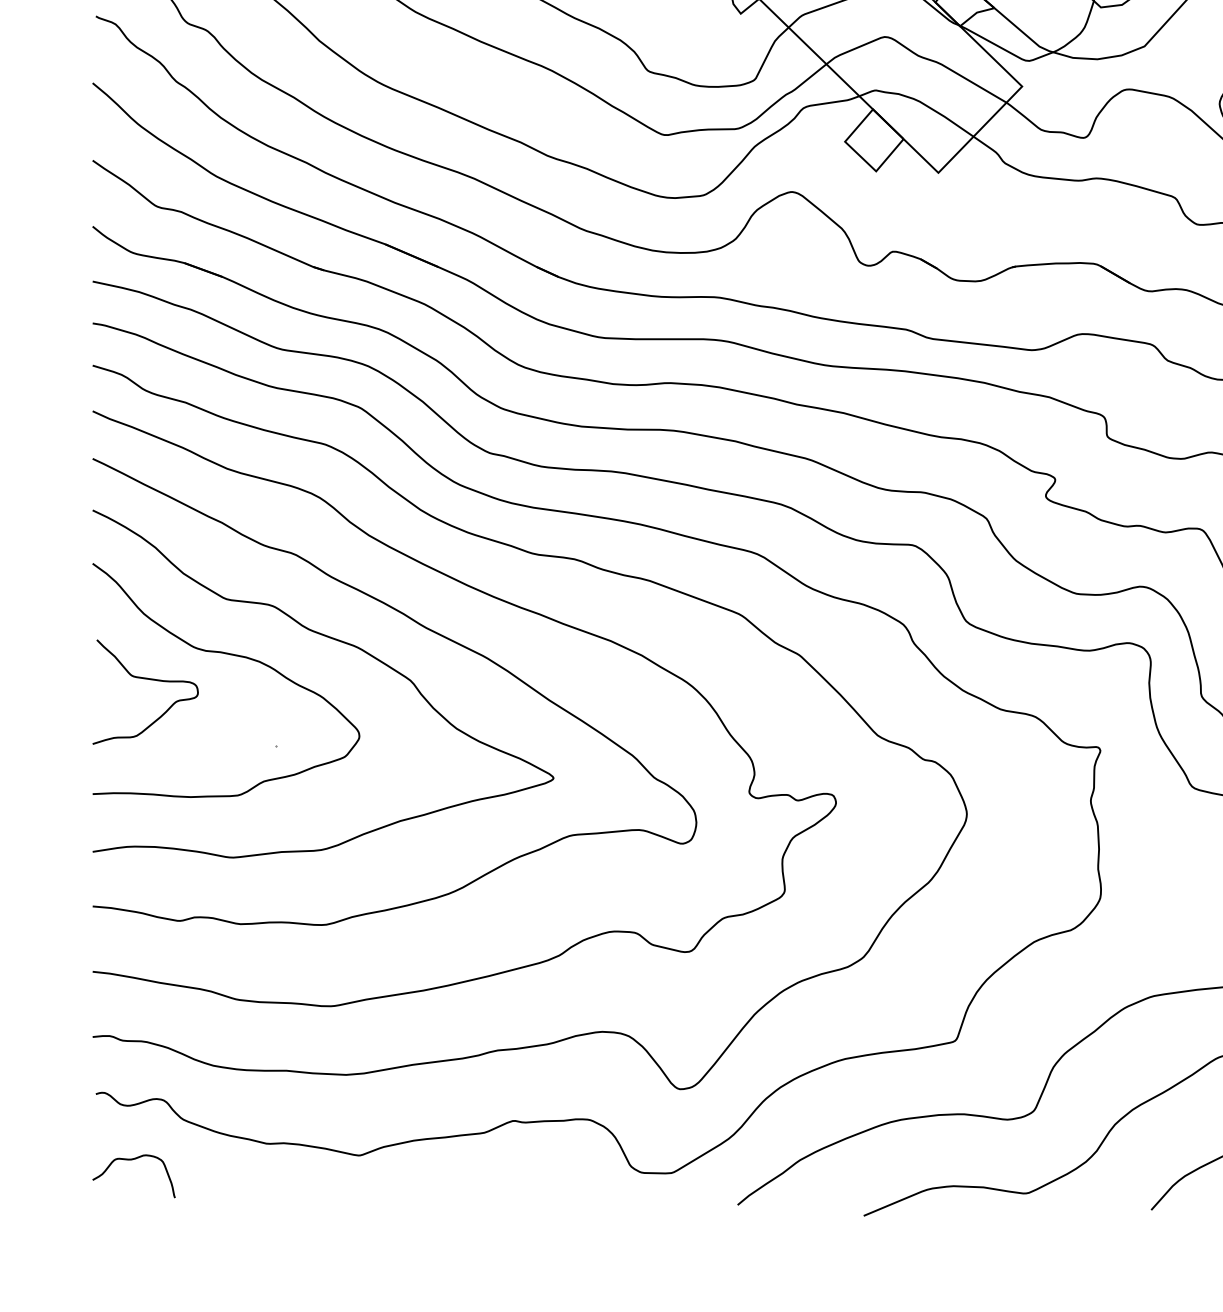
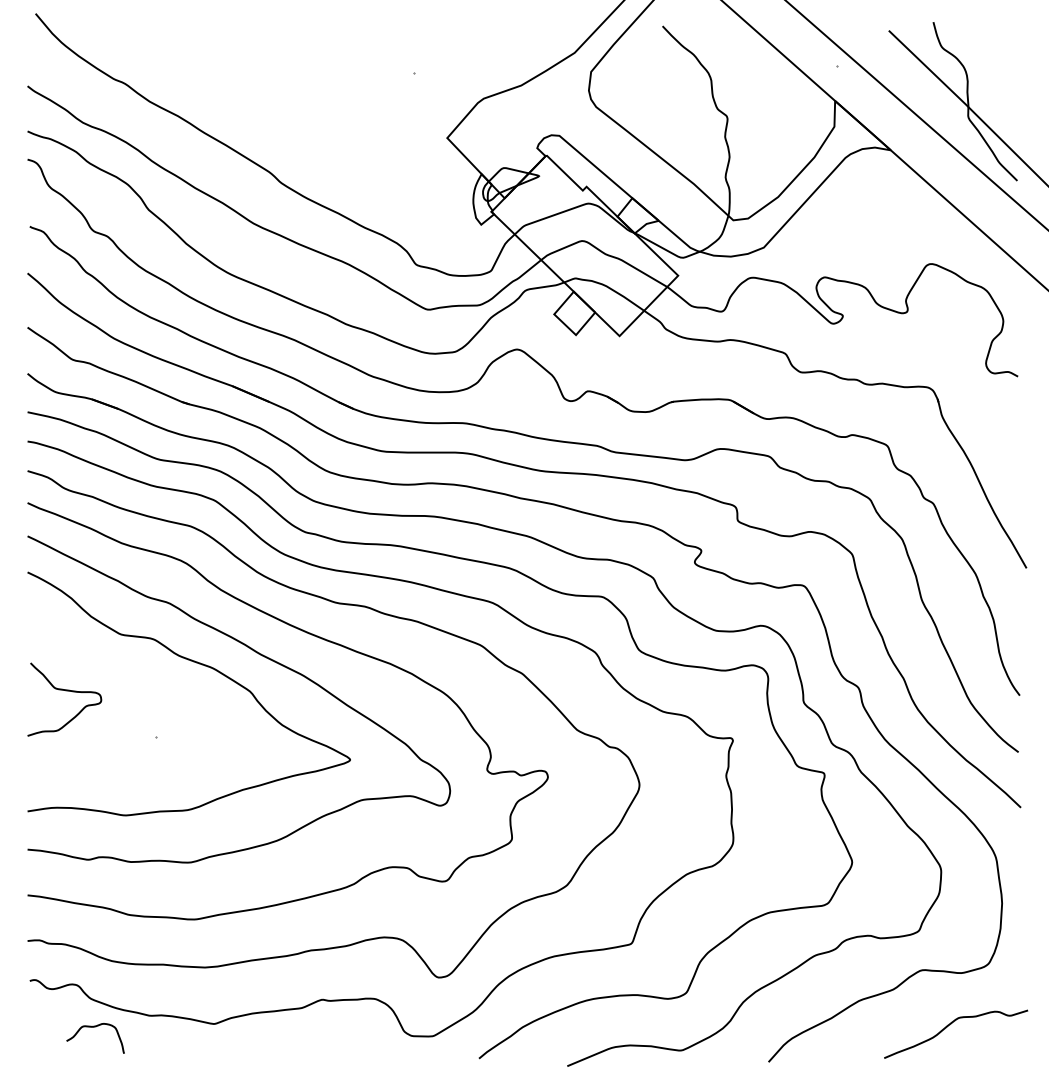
curve: (231, 656) -> (124, 674), removed
curve: (133, 1160) -> (95, 1027), moved

